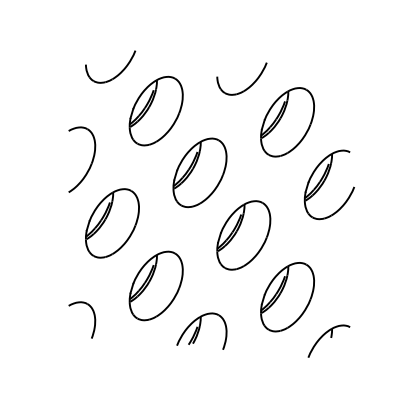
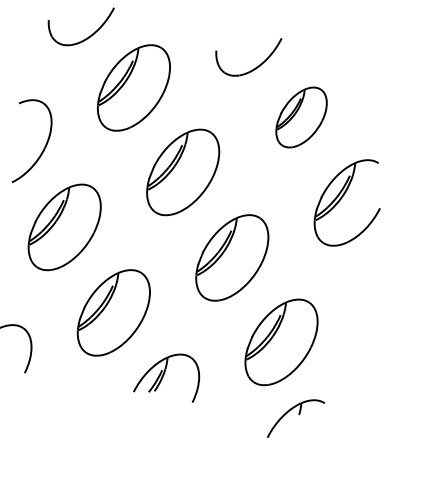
part: (287, 122) -> (301, 117), size x0.7
part: (328, 340) -> (295, 417), moved

